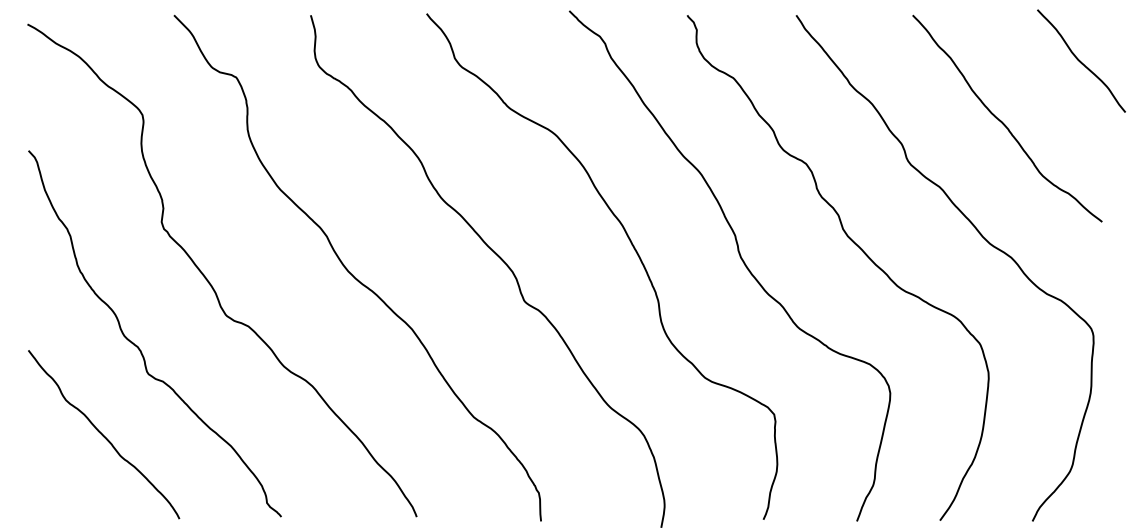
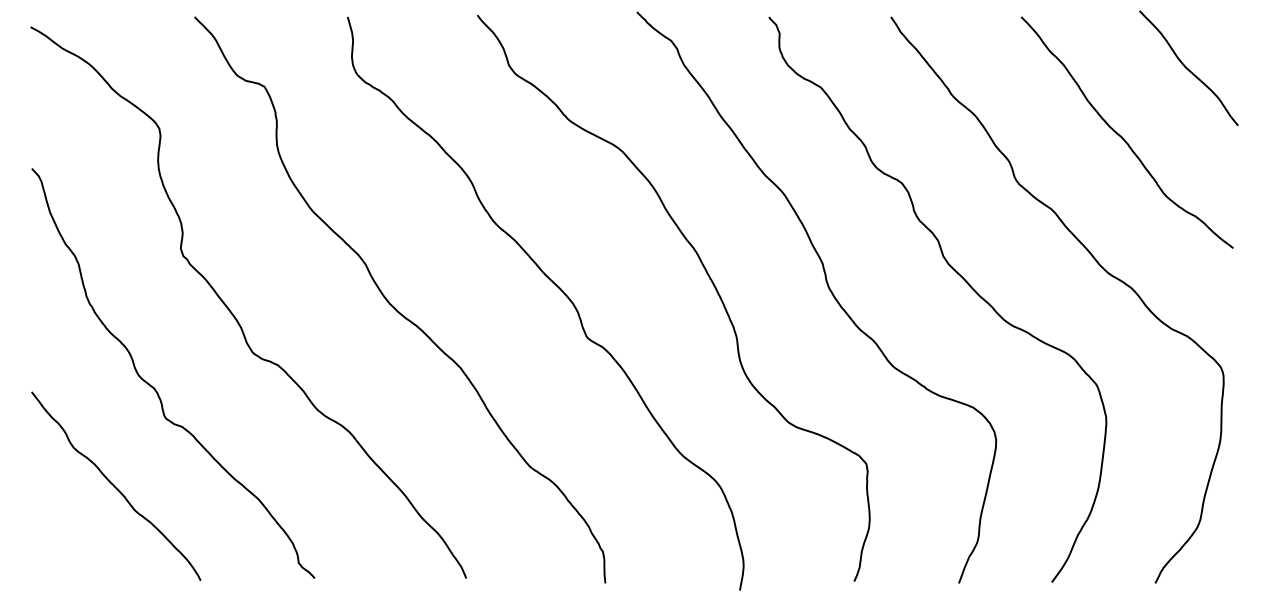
curve: (1080, 60) -> (1187, 67), moved

